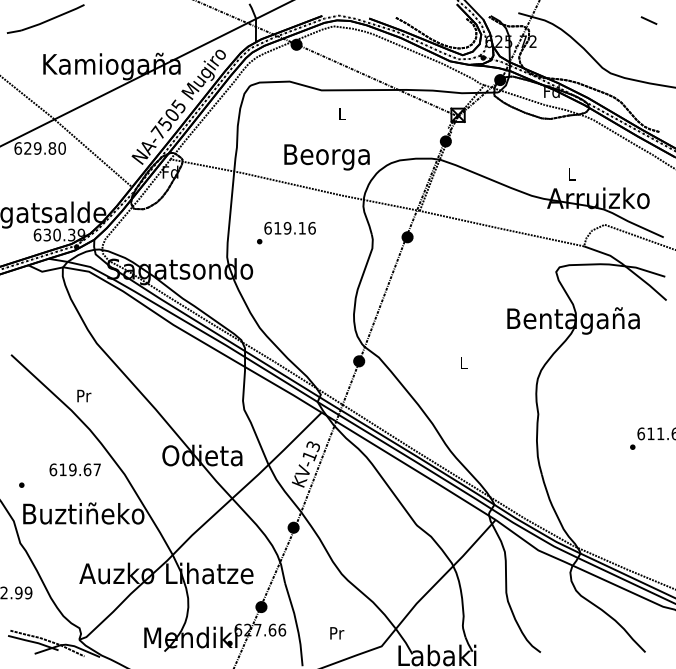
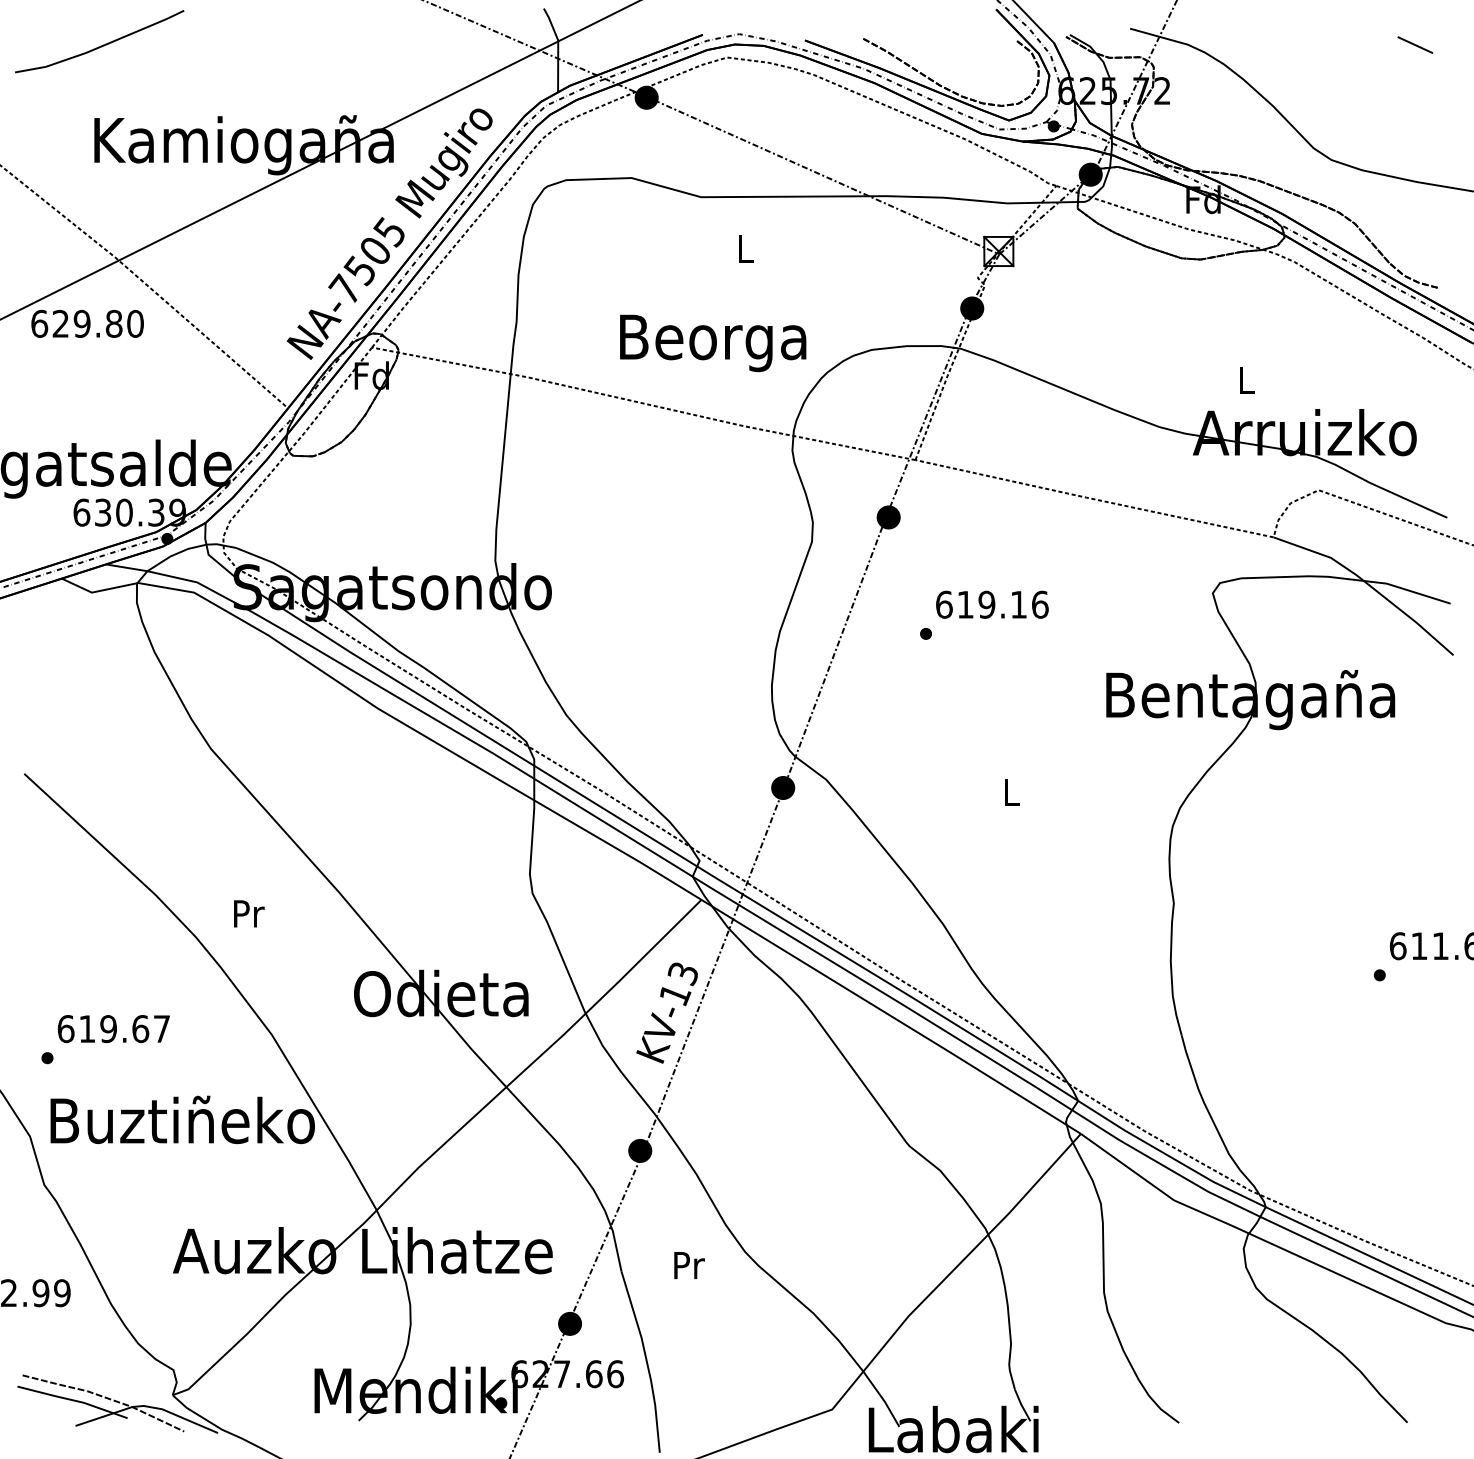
text: (286, 233) -> (984, 616), moved
text: (84, 395) -> (249, 912), moved
text: (74, 469) -> (112, 1028), moved
text: (337, 633) -> (690, 1265), moved

